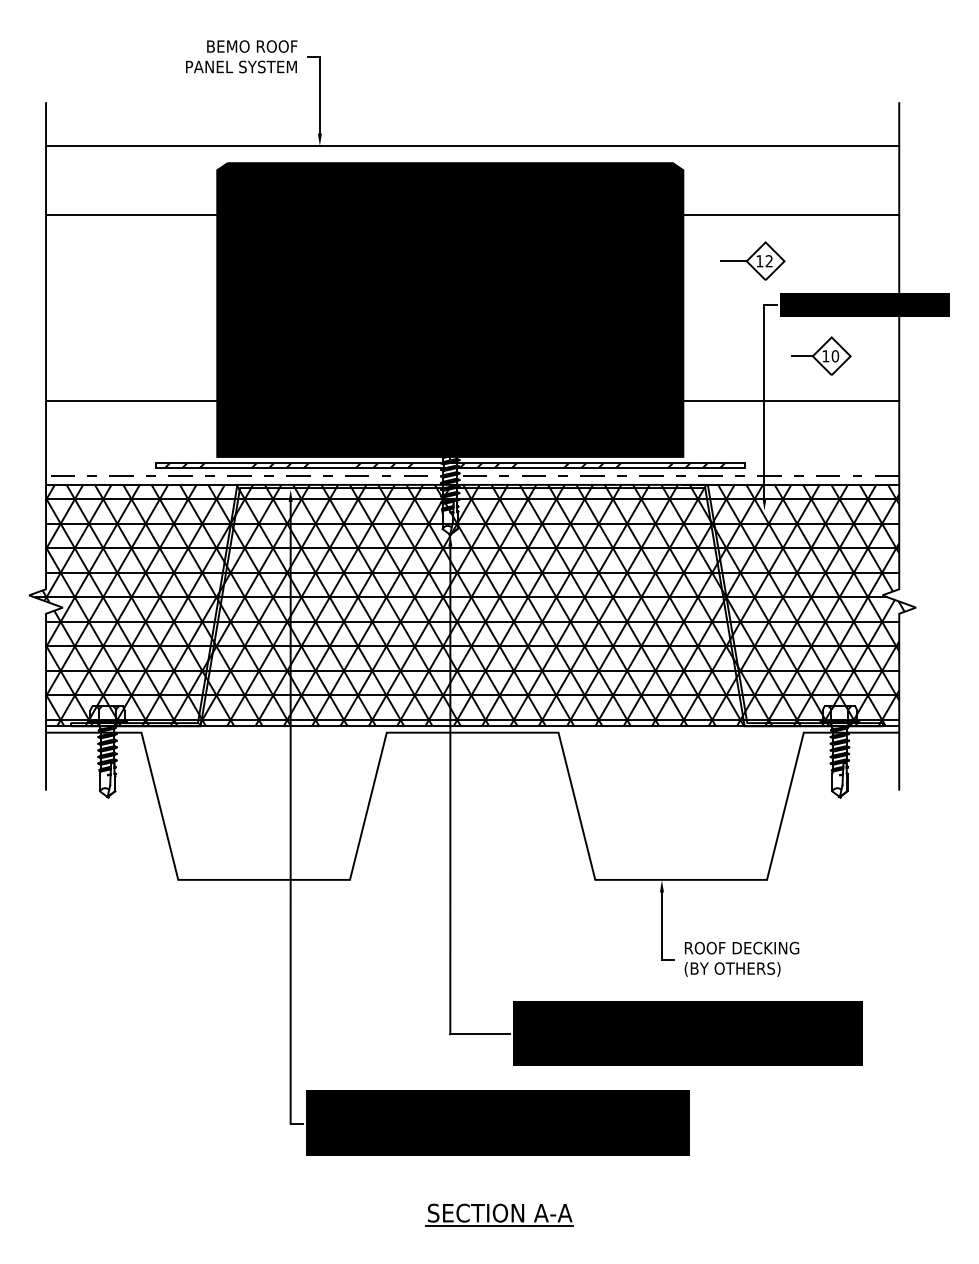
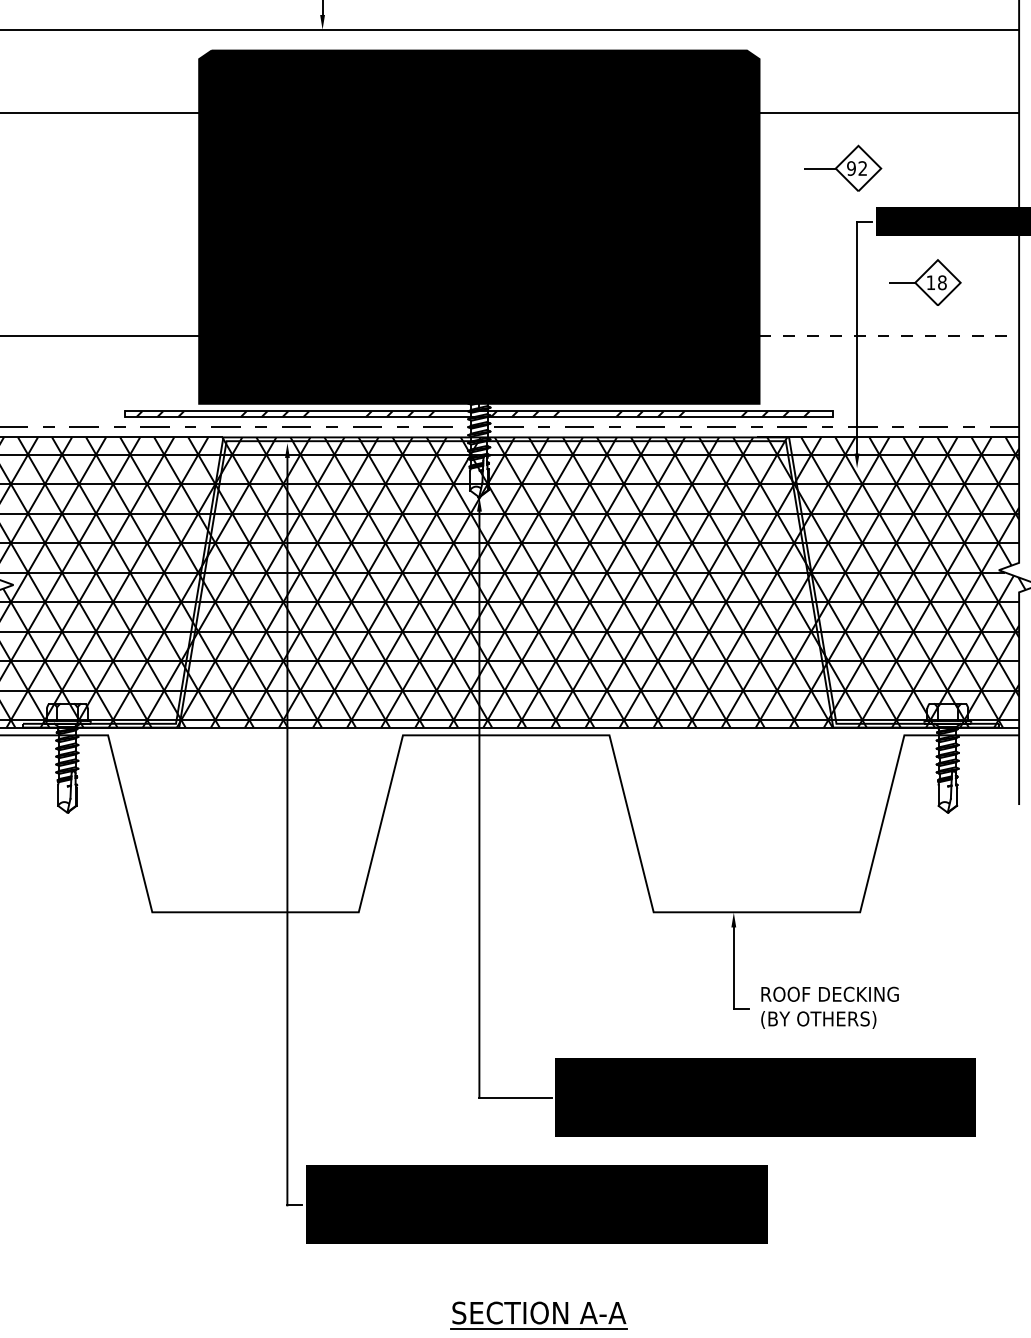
text: (759, 261) -> (851, 168), 12 -> 92
text: (835, 356) -> (942, 283), 10 -> 18
line: (791, 400) -> (889, 335), solid -> dashed

